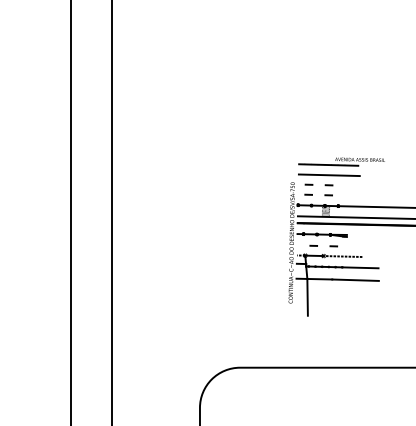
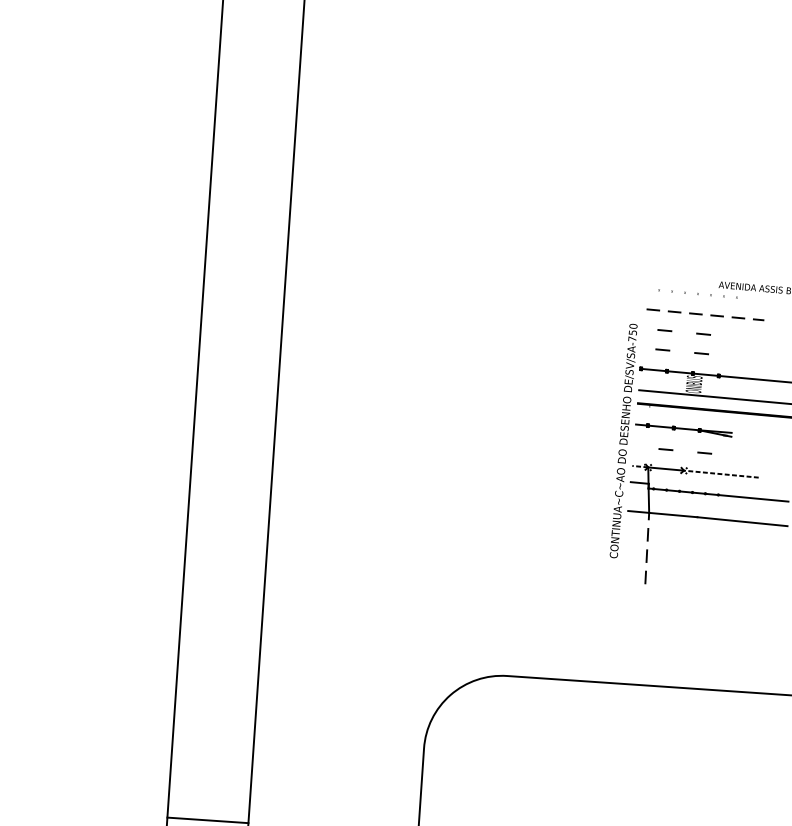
line: (328, 164) -> (705, 293), removed
line: (329, 175) -> (705, 315), solid -> dashed
line: (307, 296) -> (647, 546), solid -> dashed

